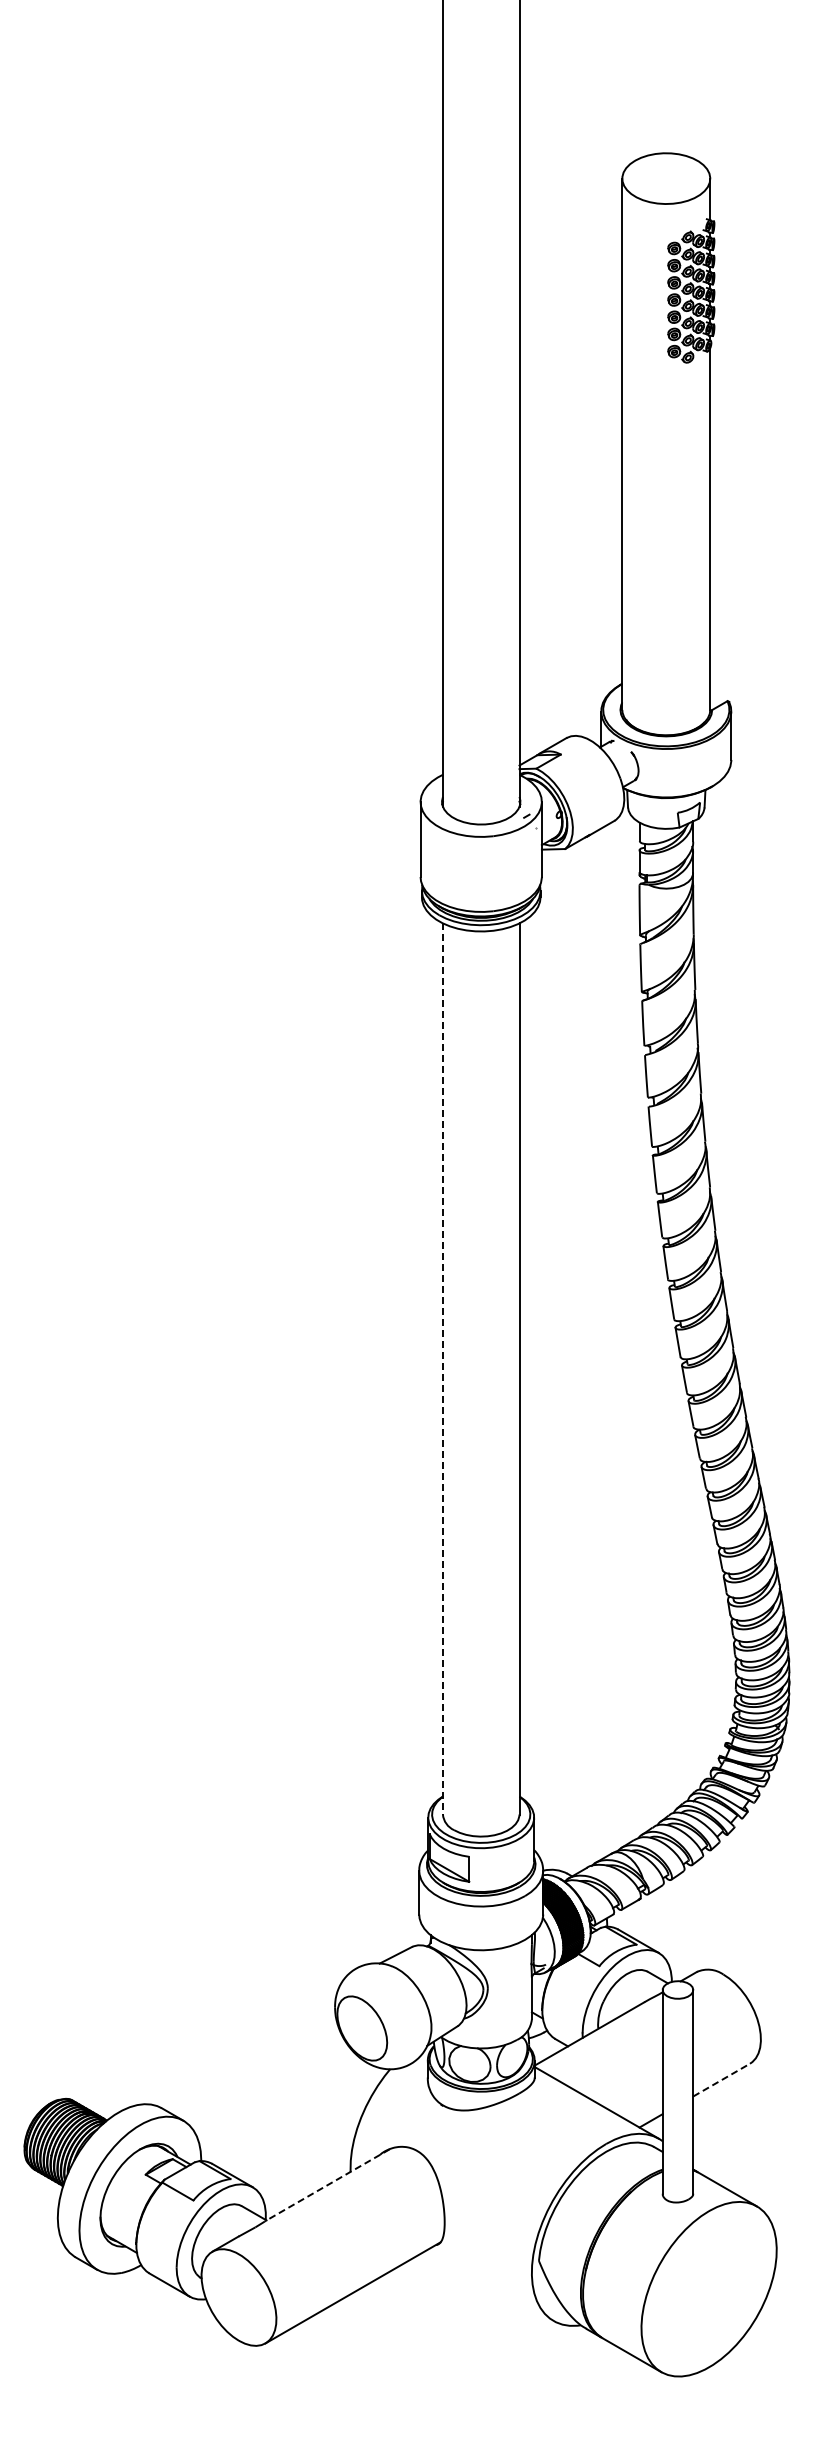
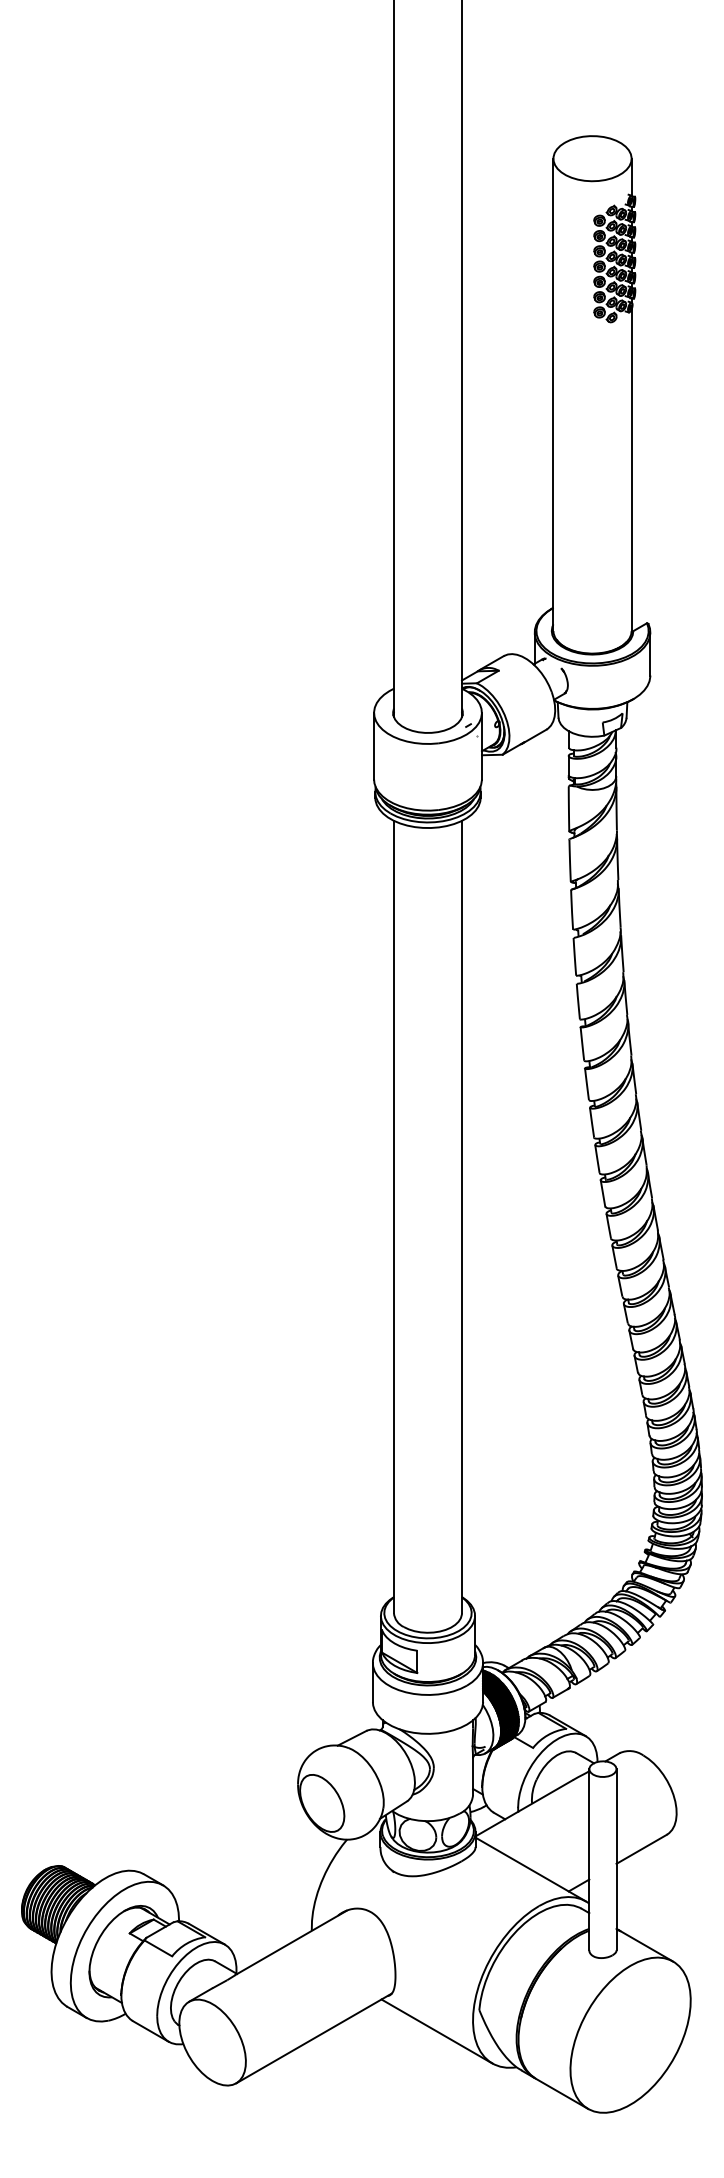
line: (442, 1368) -> (393, 1216), dashed -> solid
line: (721, 2080) -> (641, 1849), dashed -> solid
line: (326, 2185) -> (290, 1942), dashed -> solid
line: (490, 2285) -> (436, 2031), added

